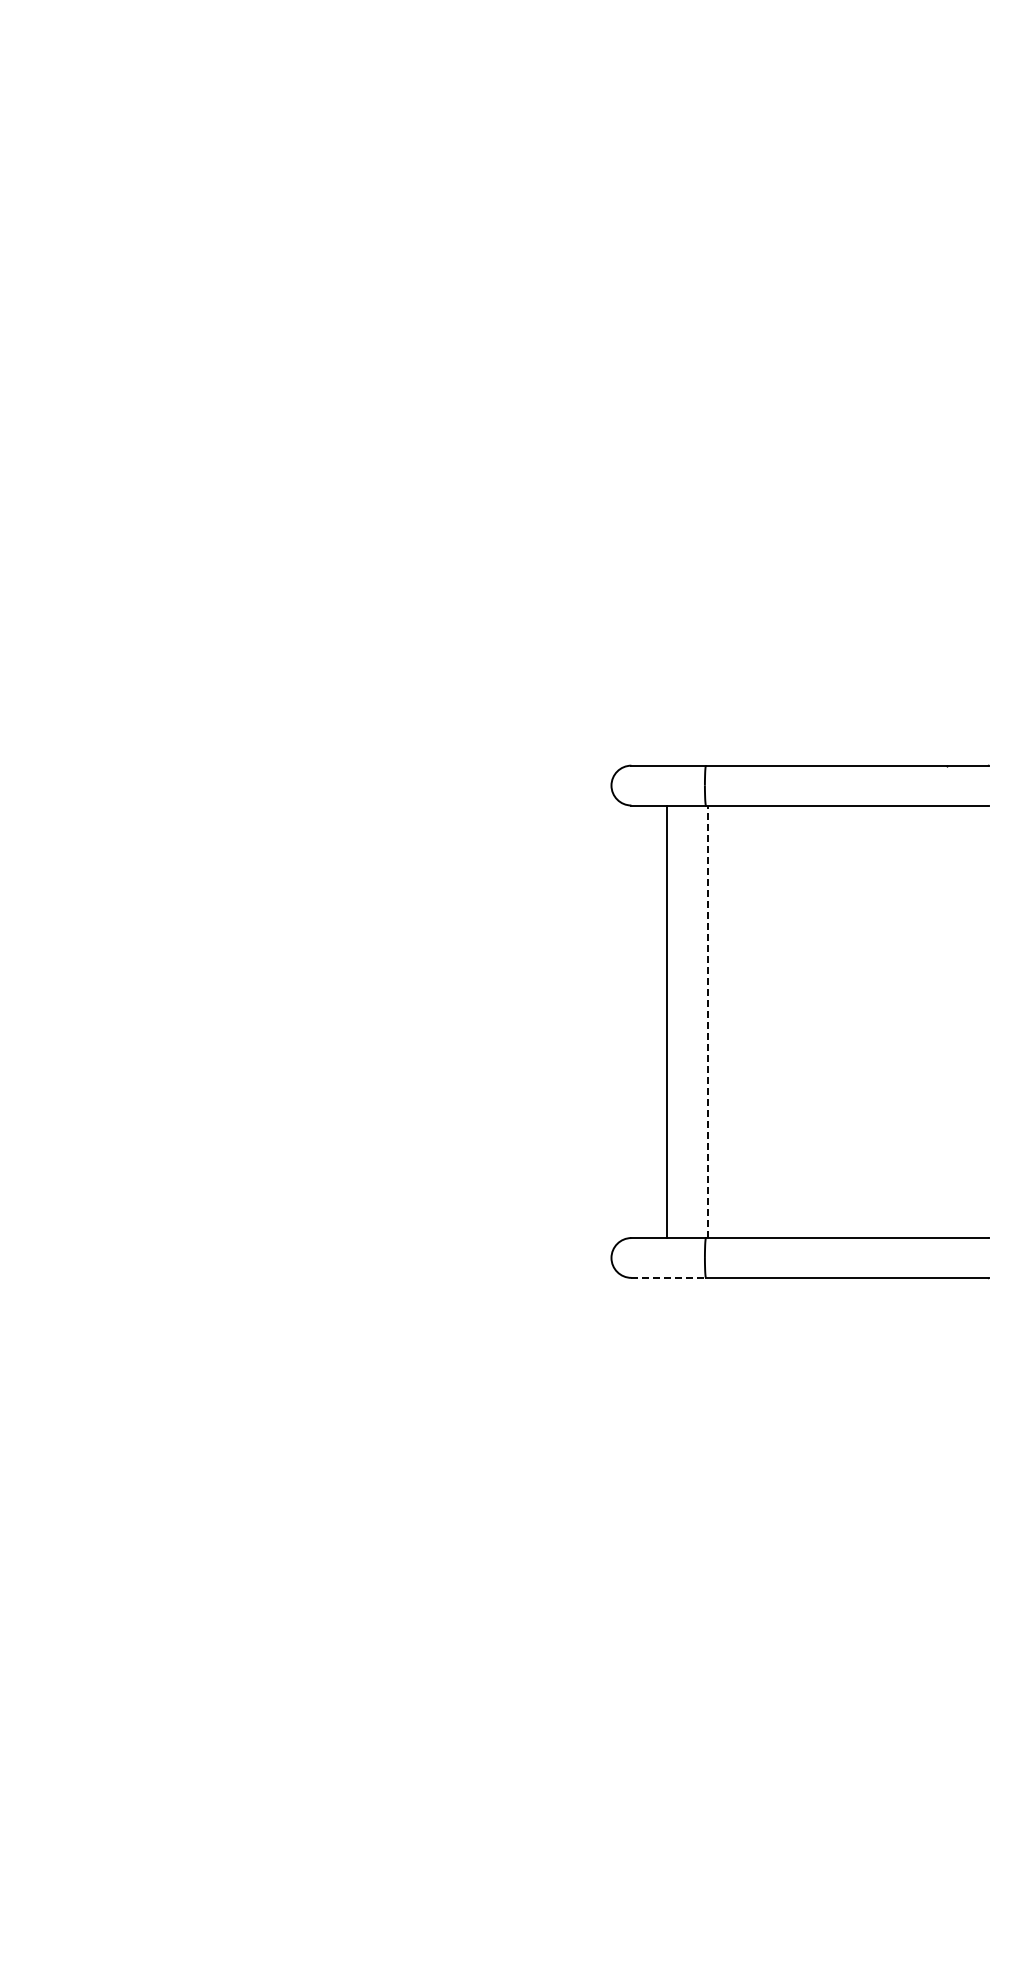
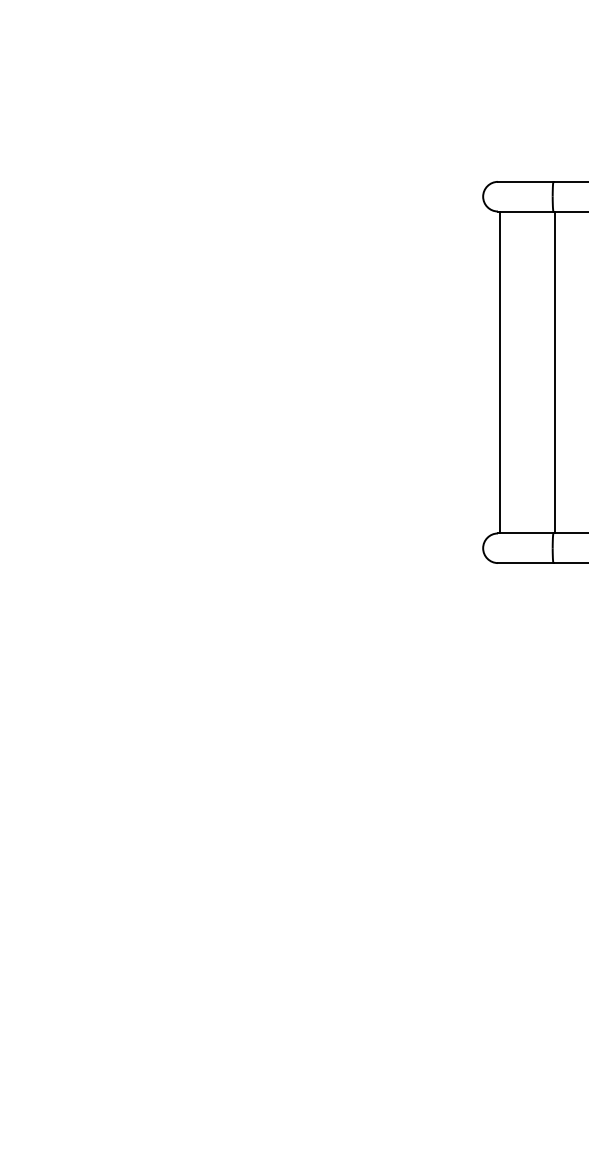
line: (667, 1021) -> (500, 372), moved
line: (707, 1021) -> (554, 372), dashed -> solid
line: (669, 1277) -> (526, 562), dashed -> solid

